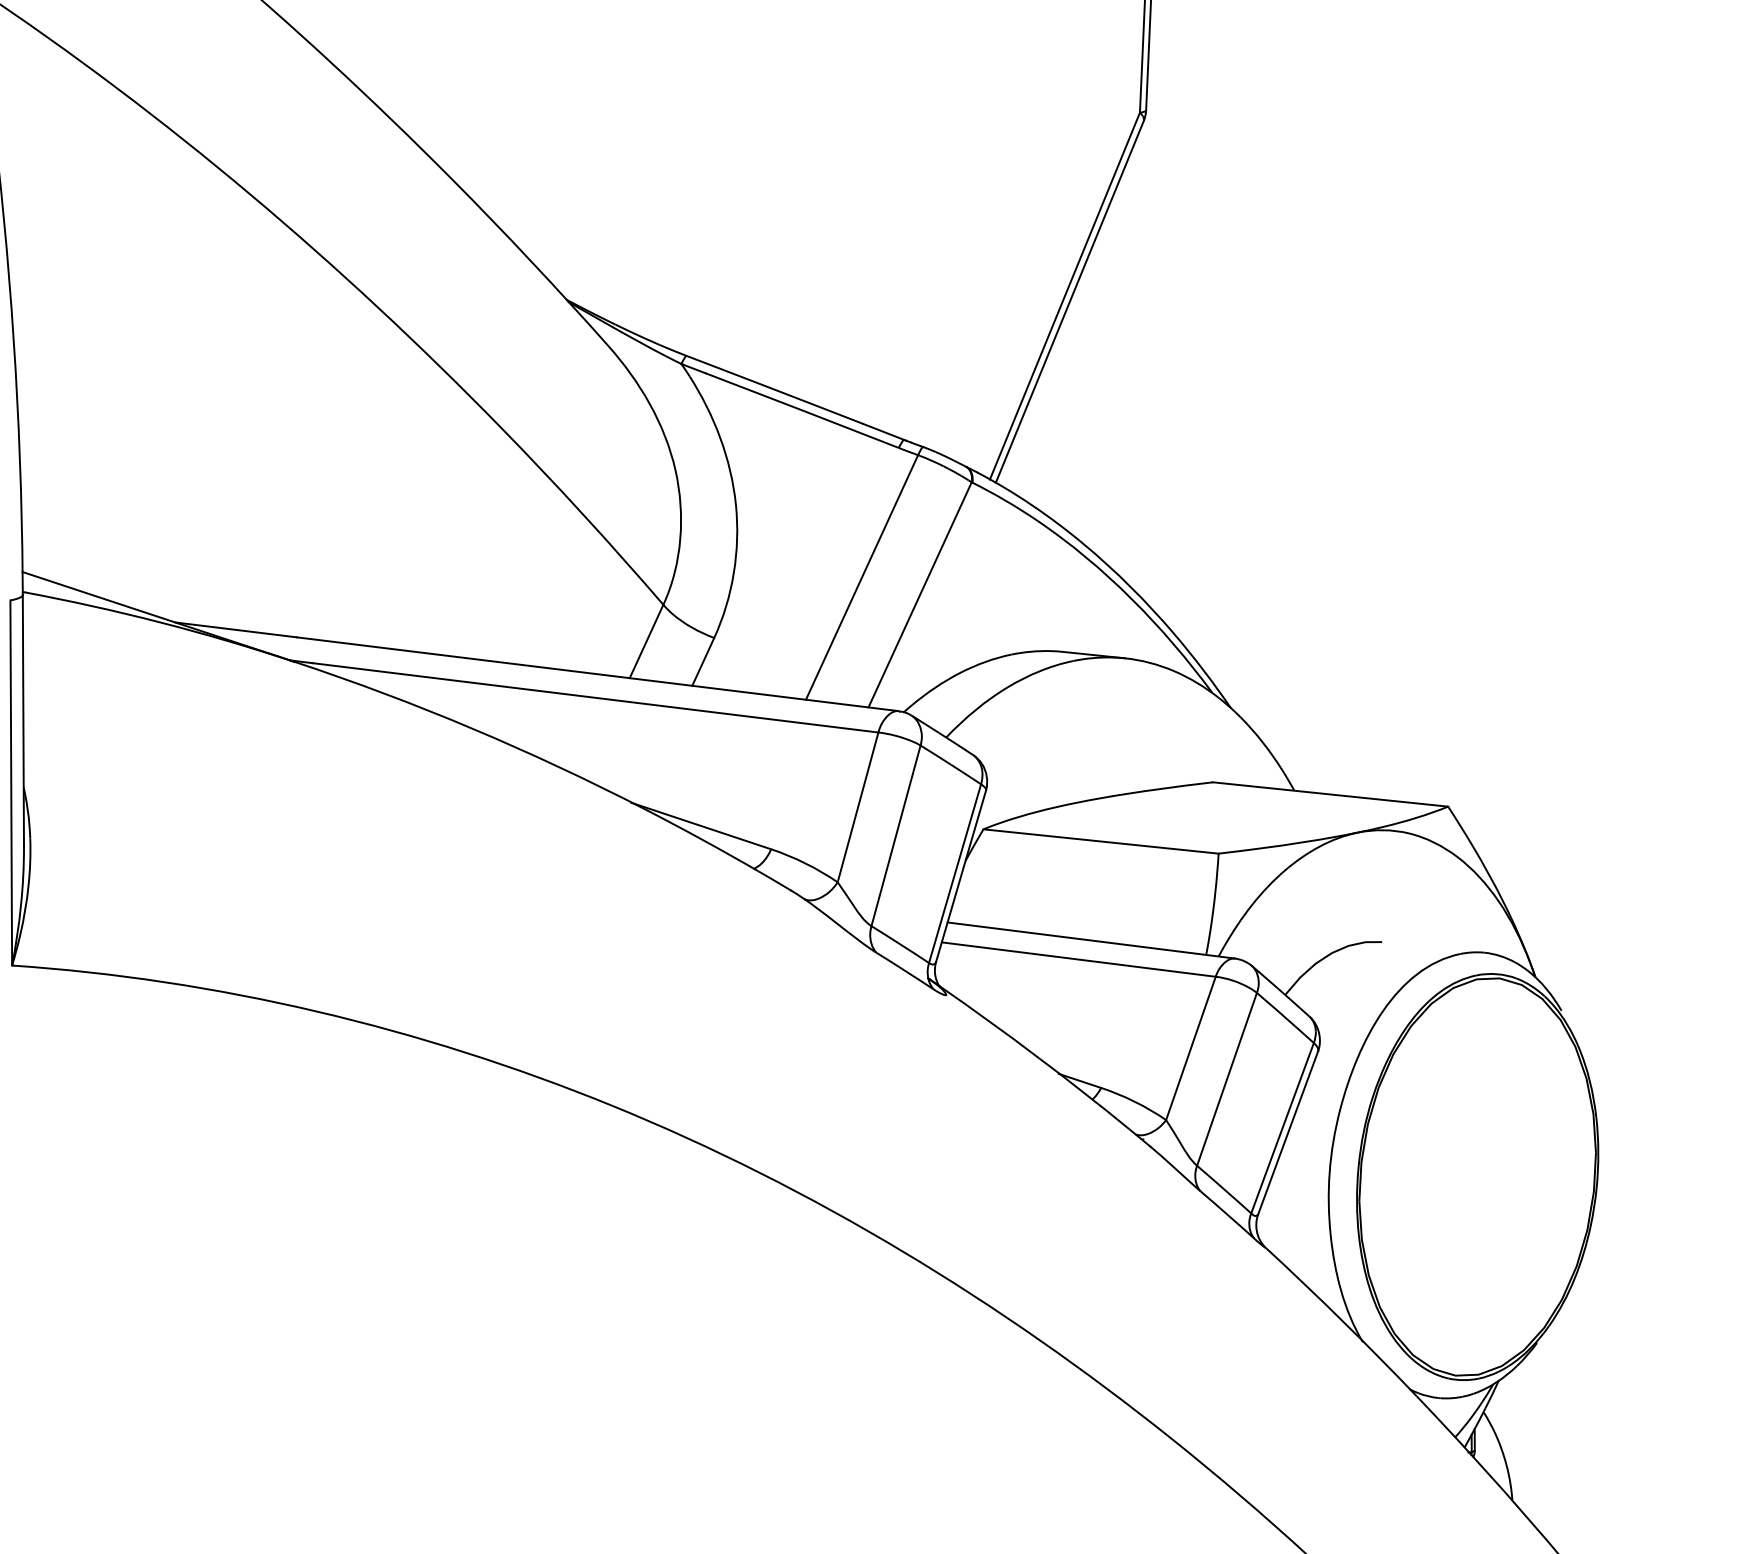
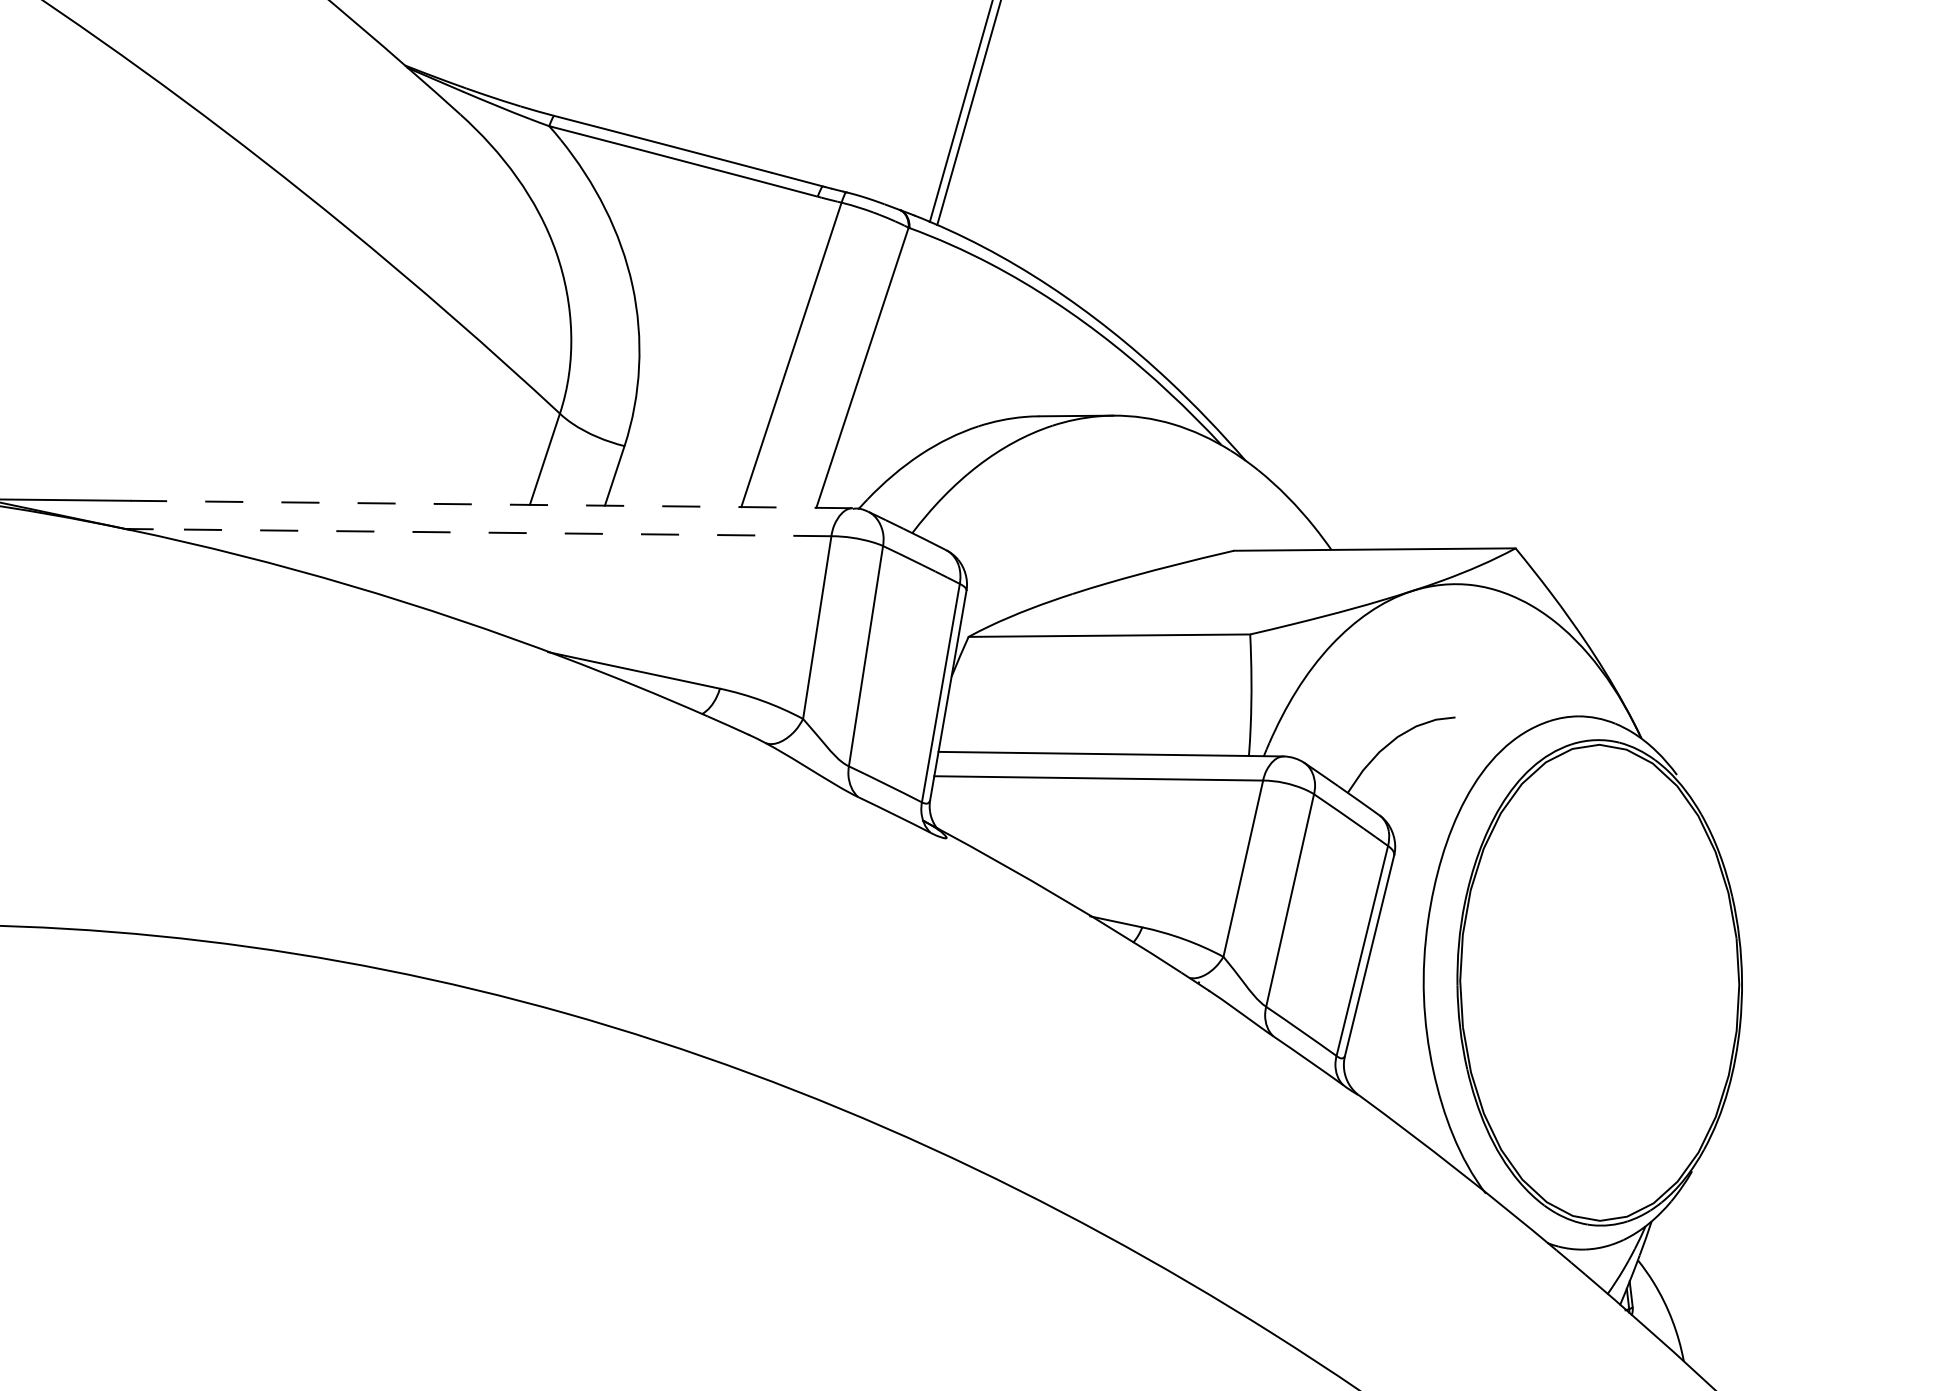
line: (597, 674) -> (491, 504), solid -> dashed
line: (595, 697) -> (491, 532), solid -> dashed

